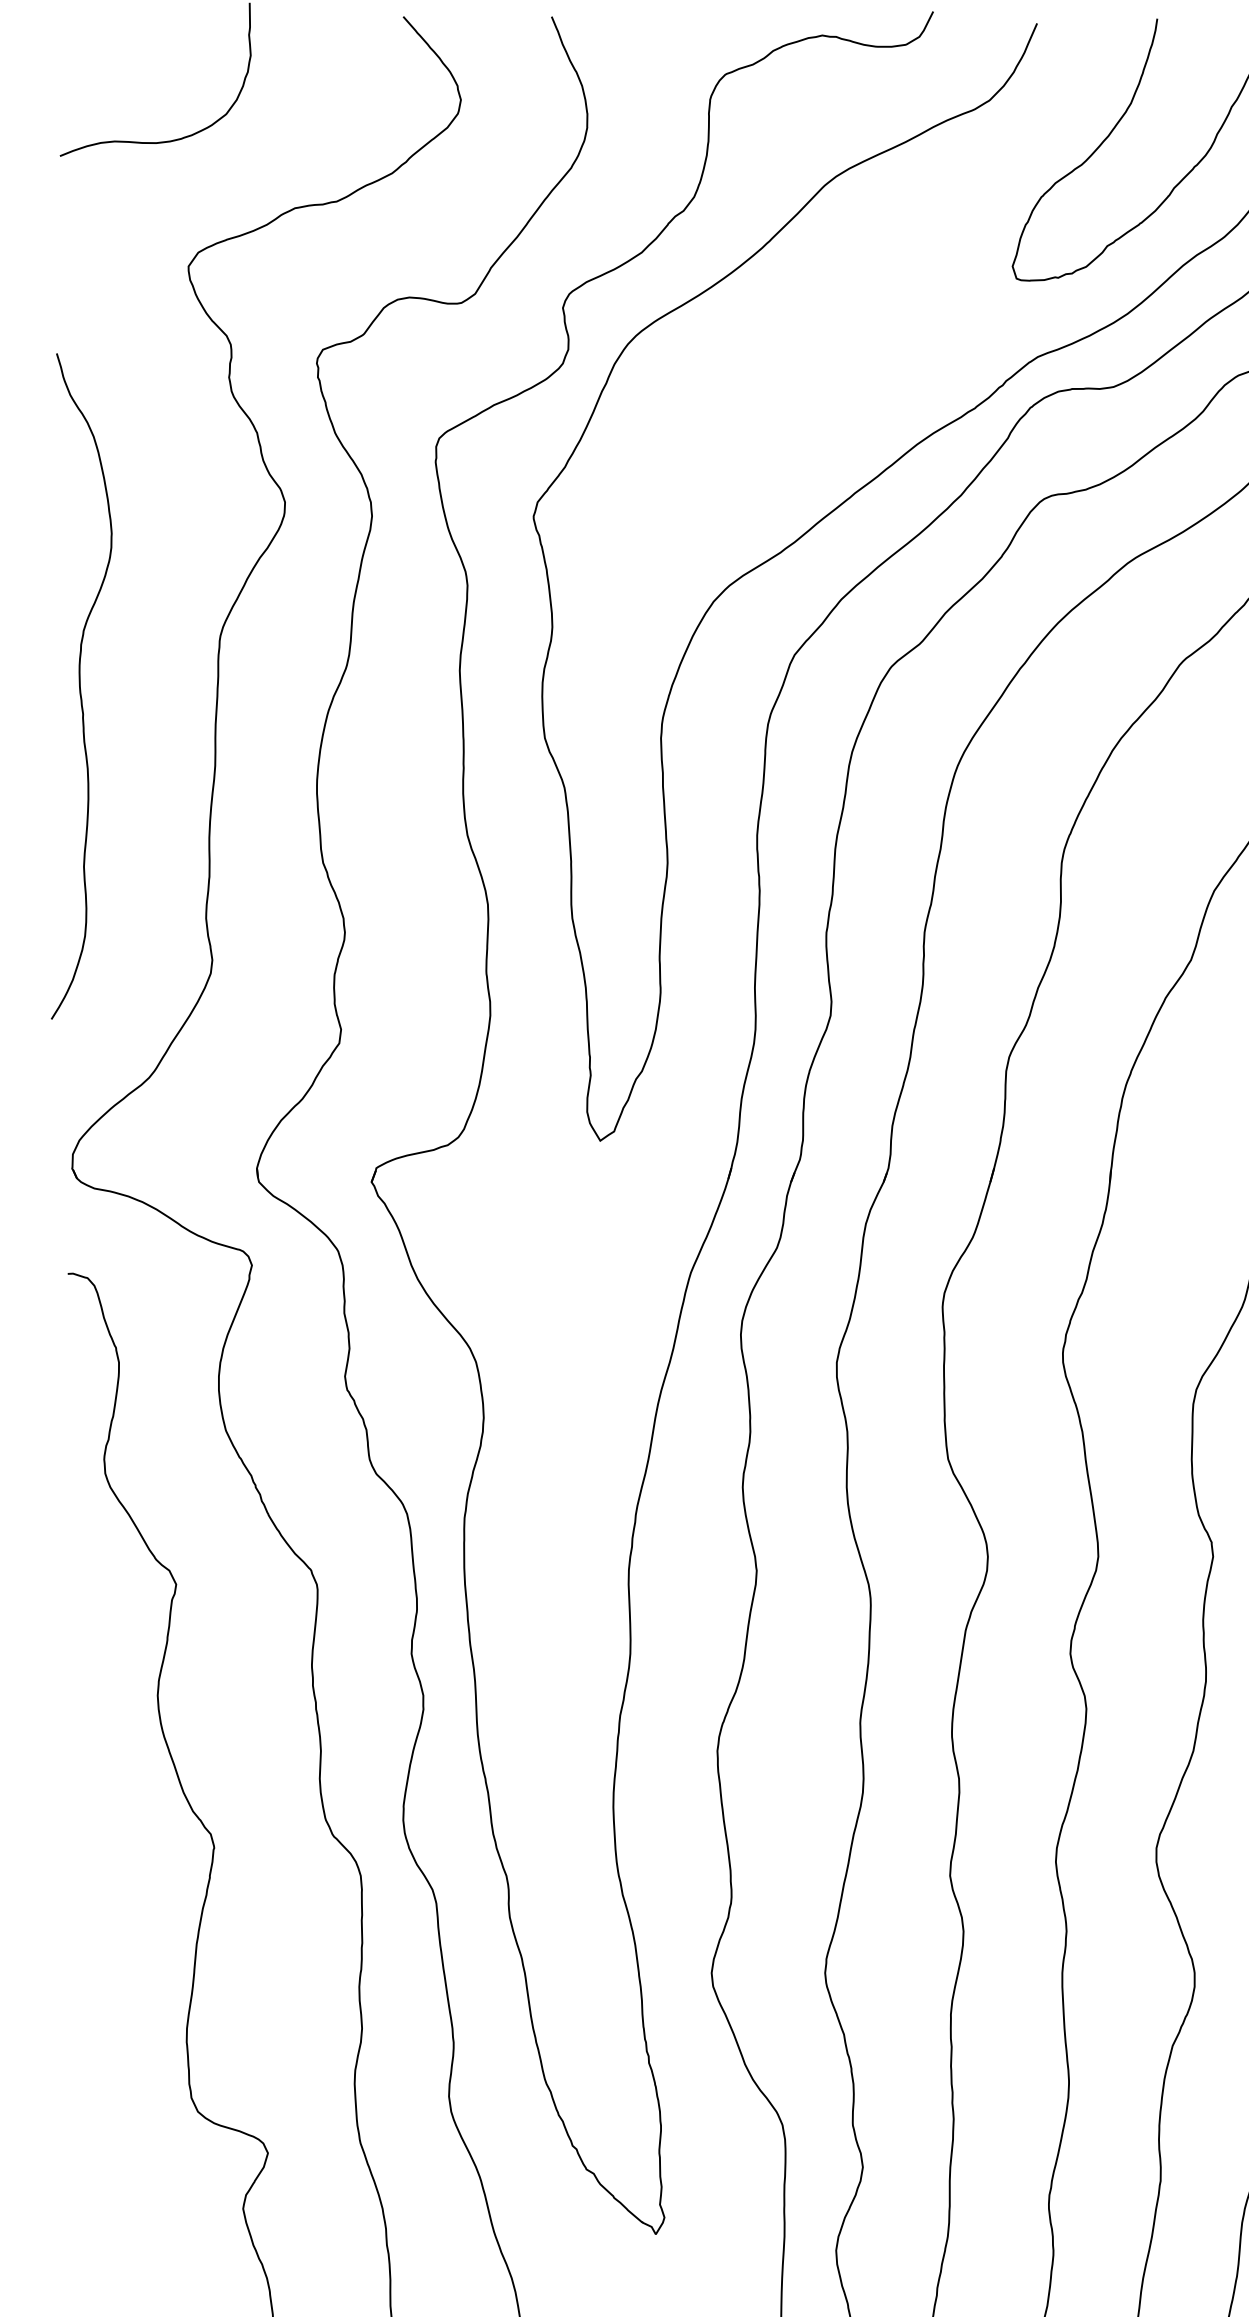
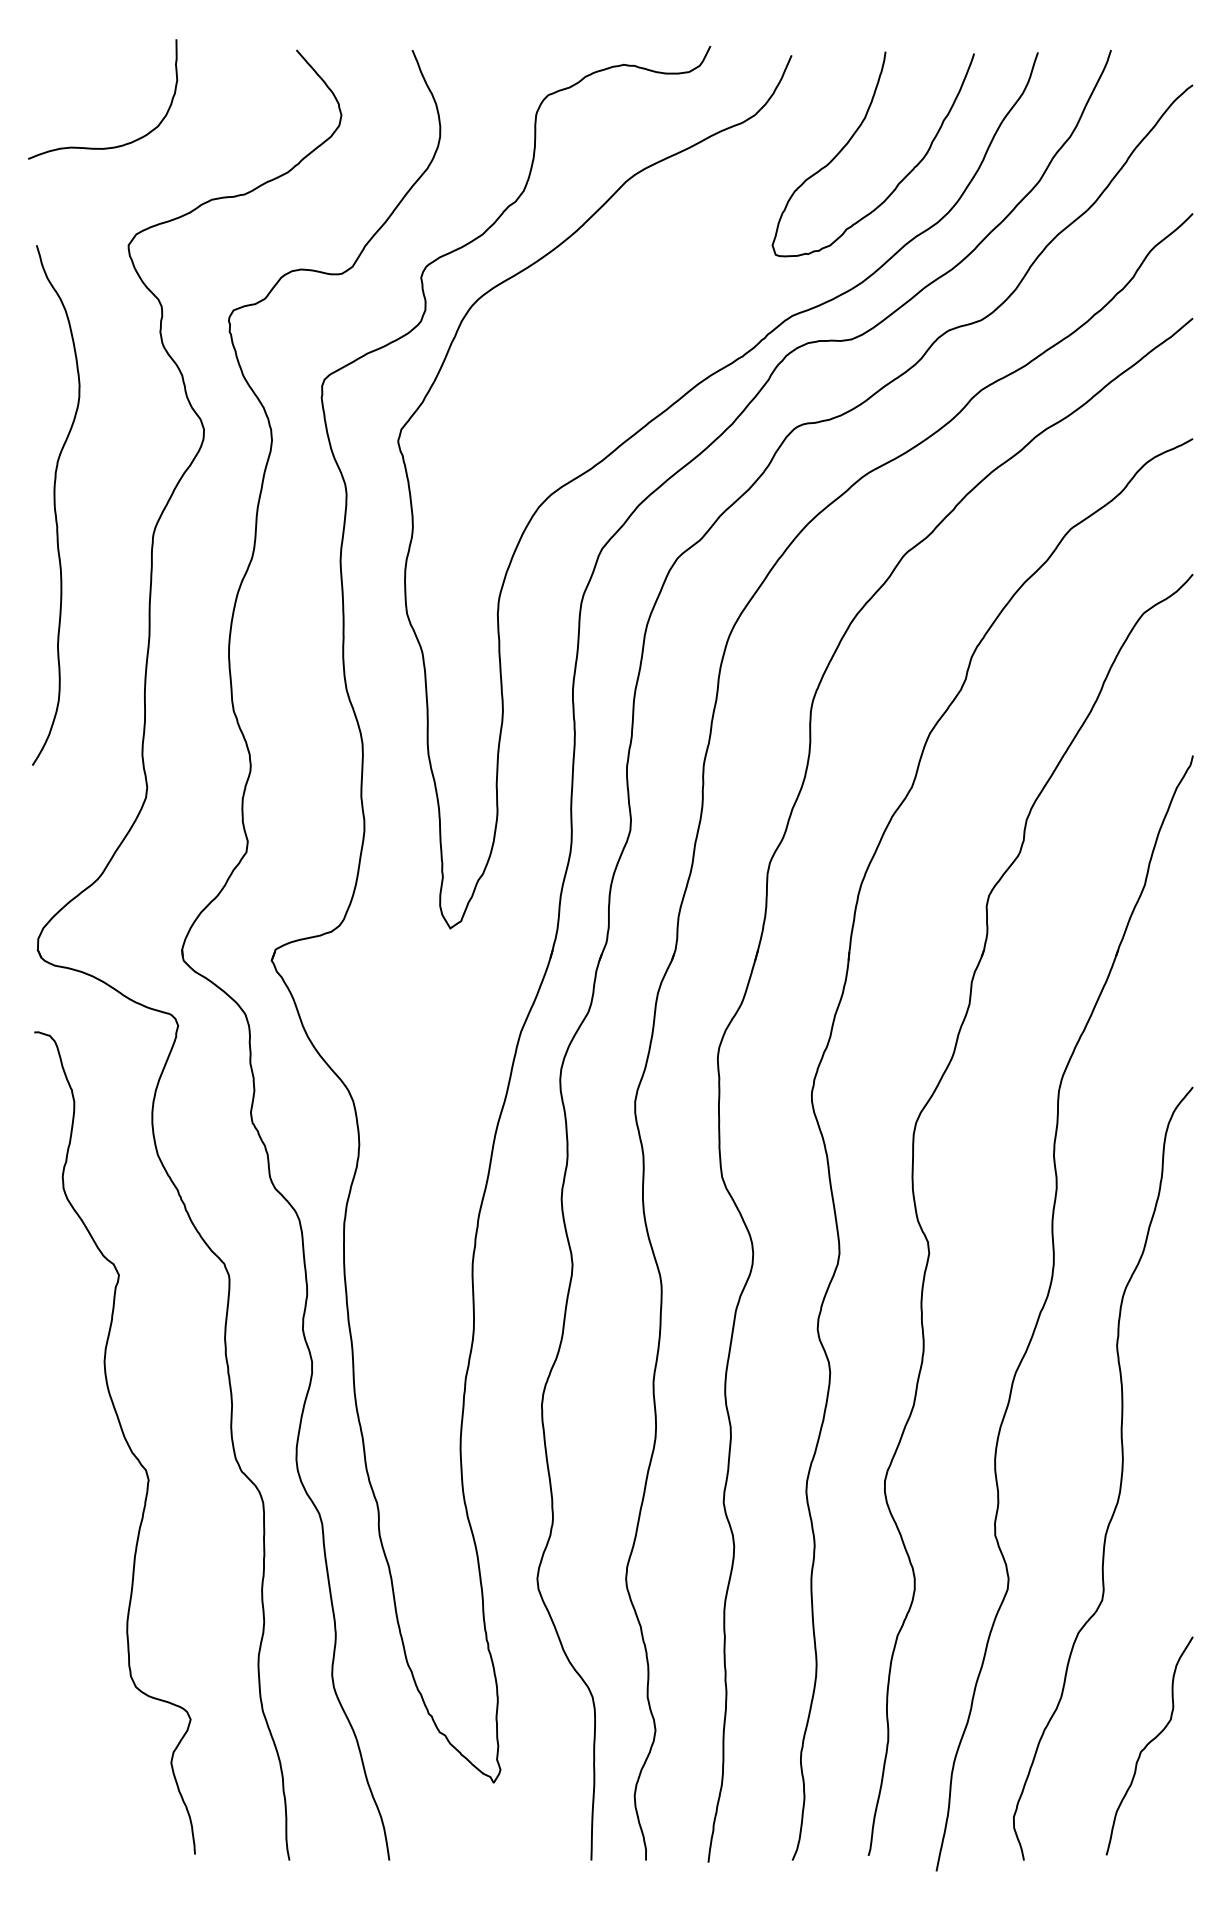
curve: (80, 686) -> (55, 505), moved

